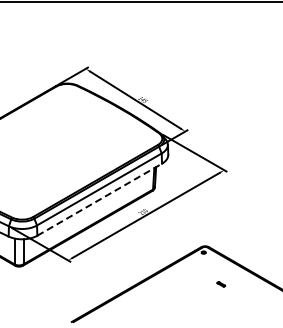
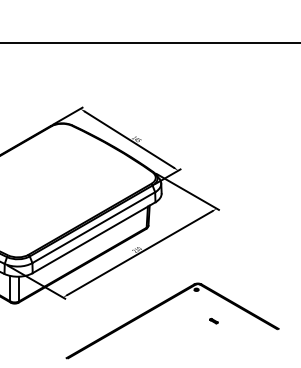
line: (100, 199) -> (94, 237), dashed -> solid

